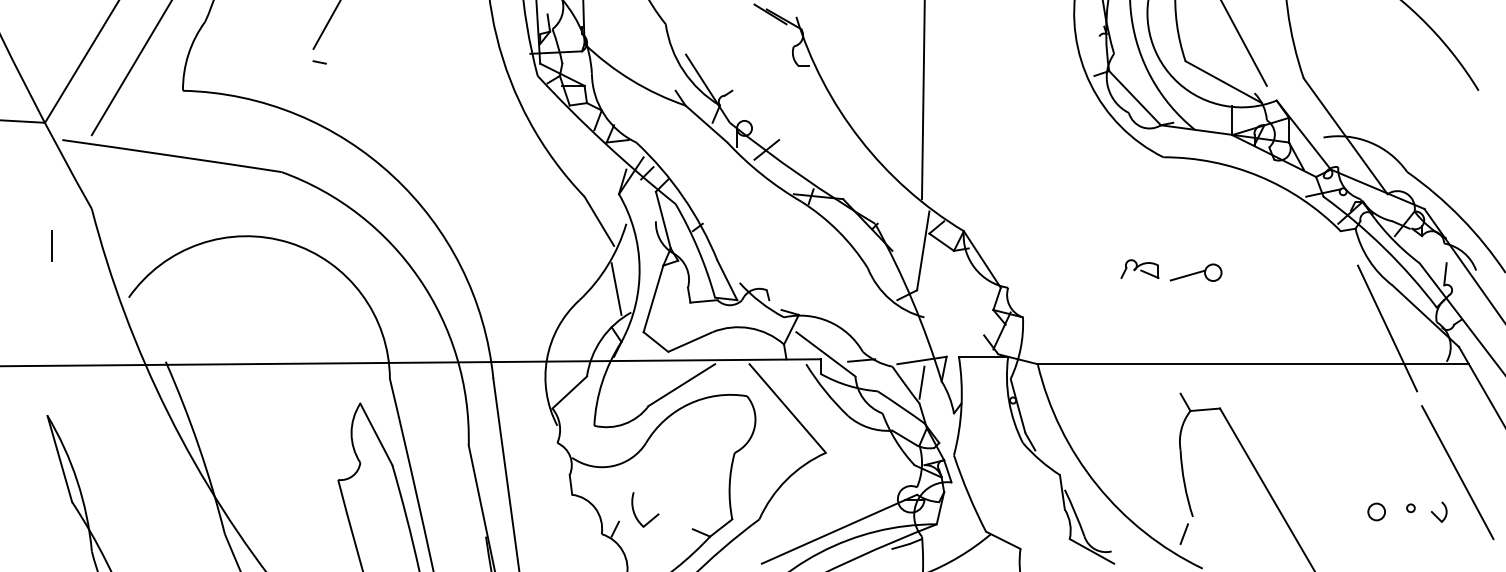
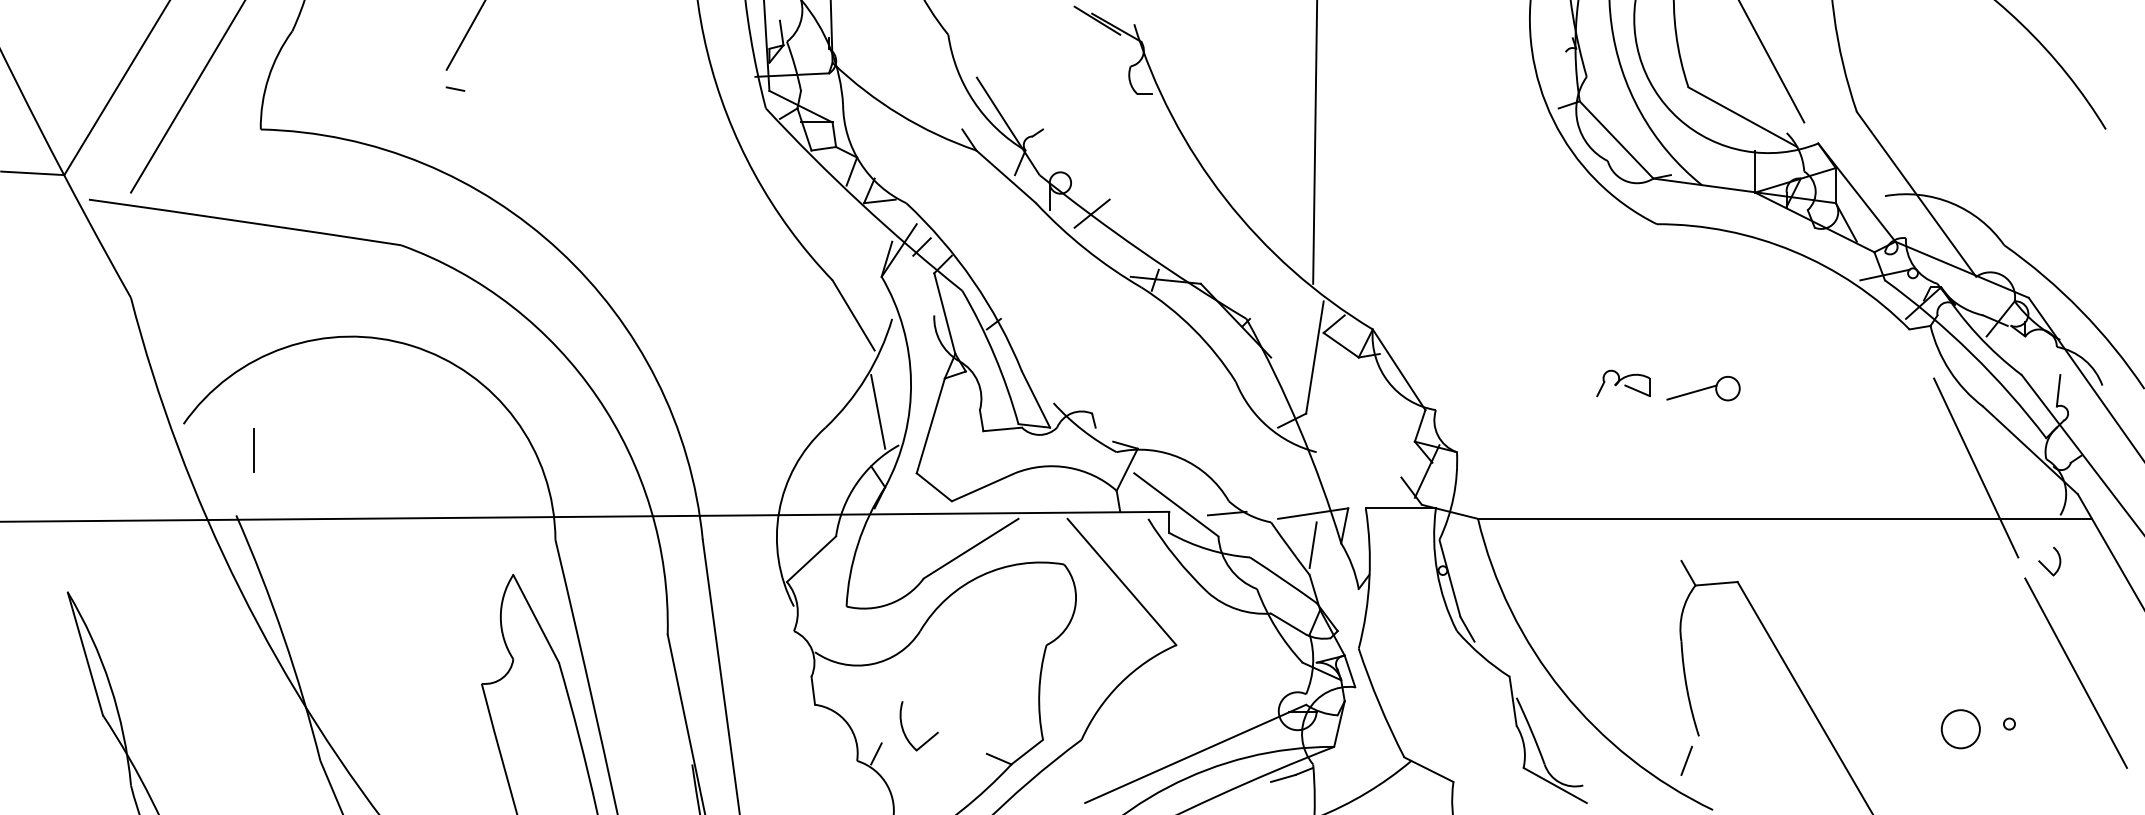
line: (52, 245) -> (253, 450), moved
circle: (1376, 512) -> (1960, 729), size x1.6
part: (1435, 514) -> (2044, 565), moved

